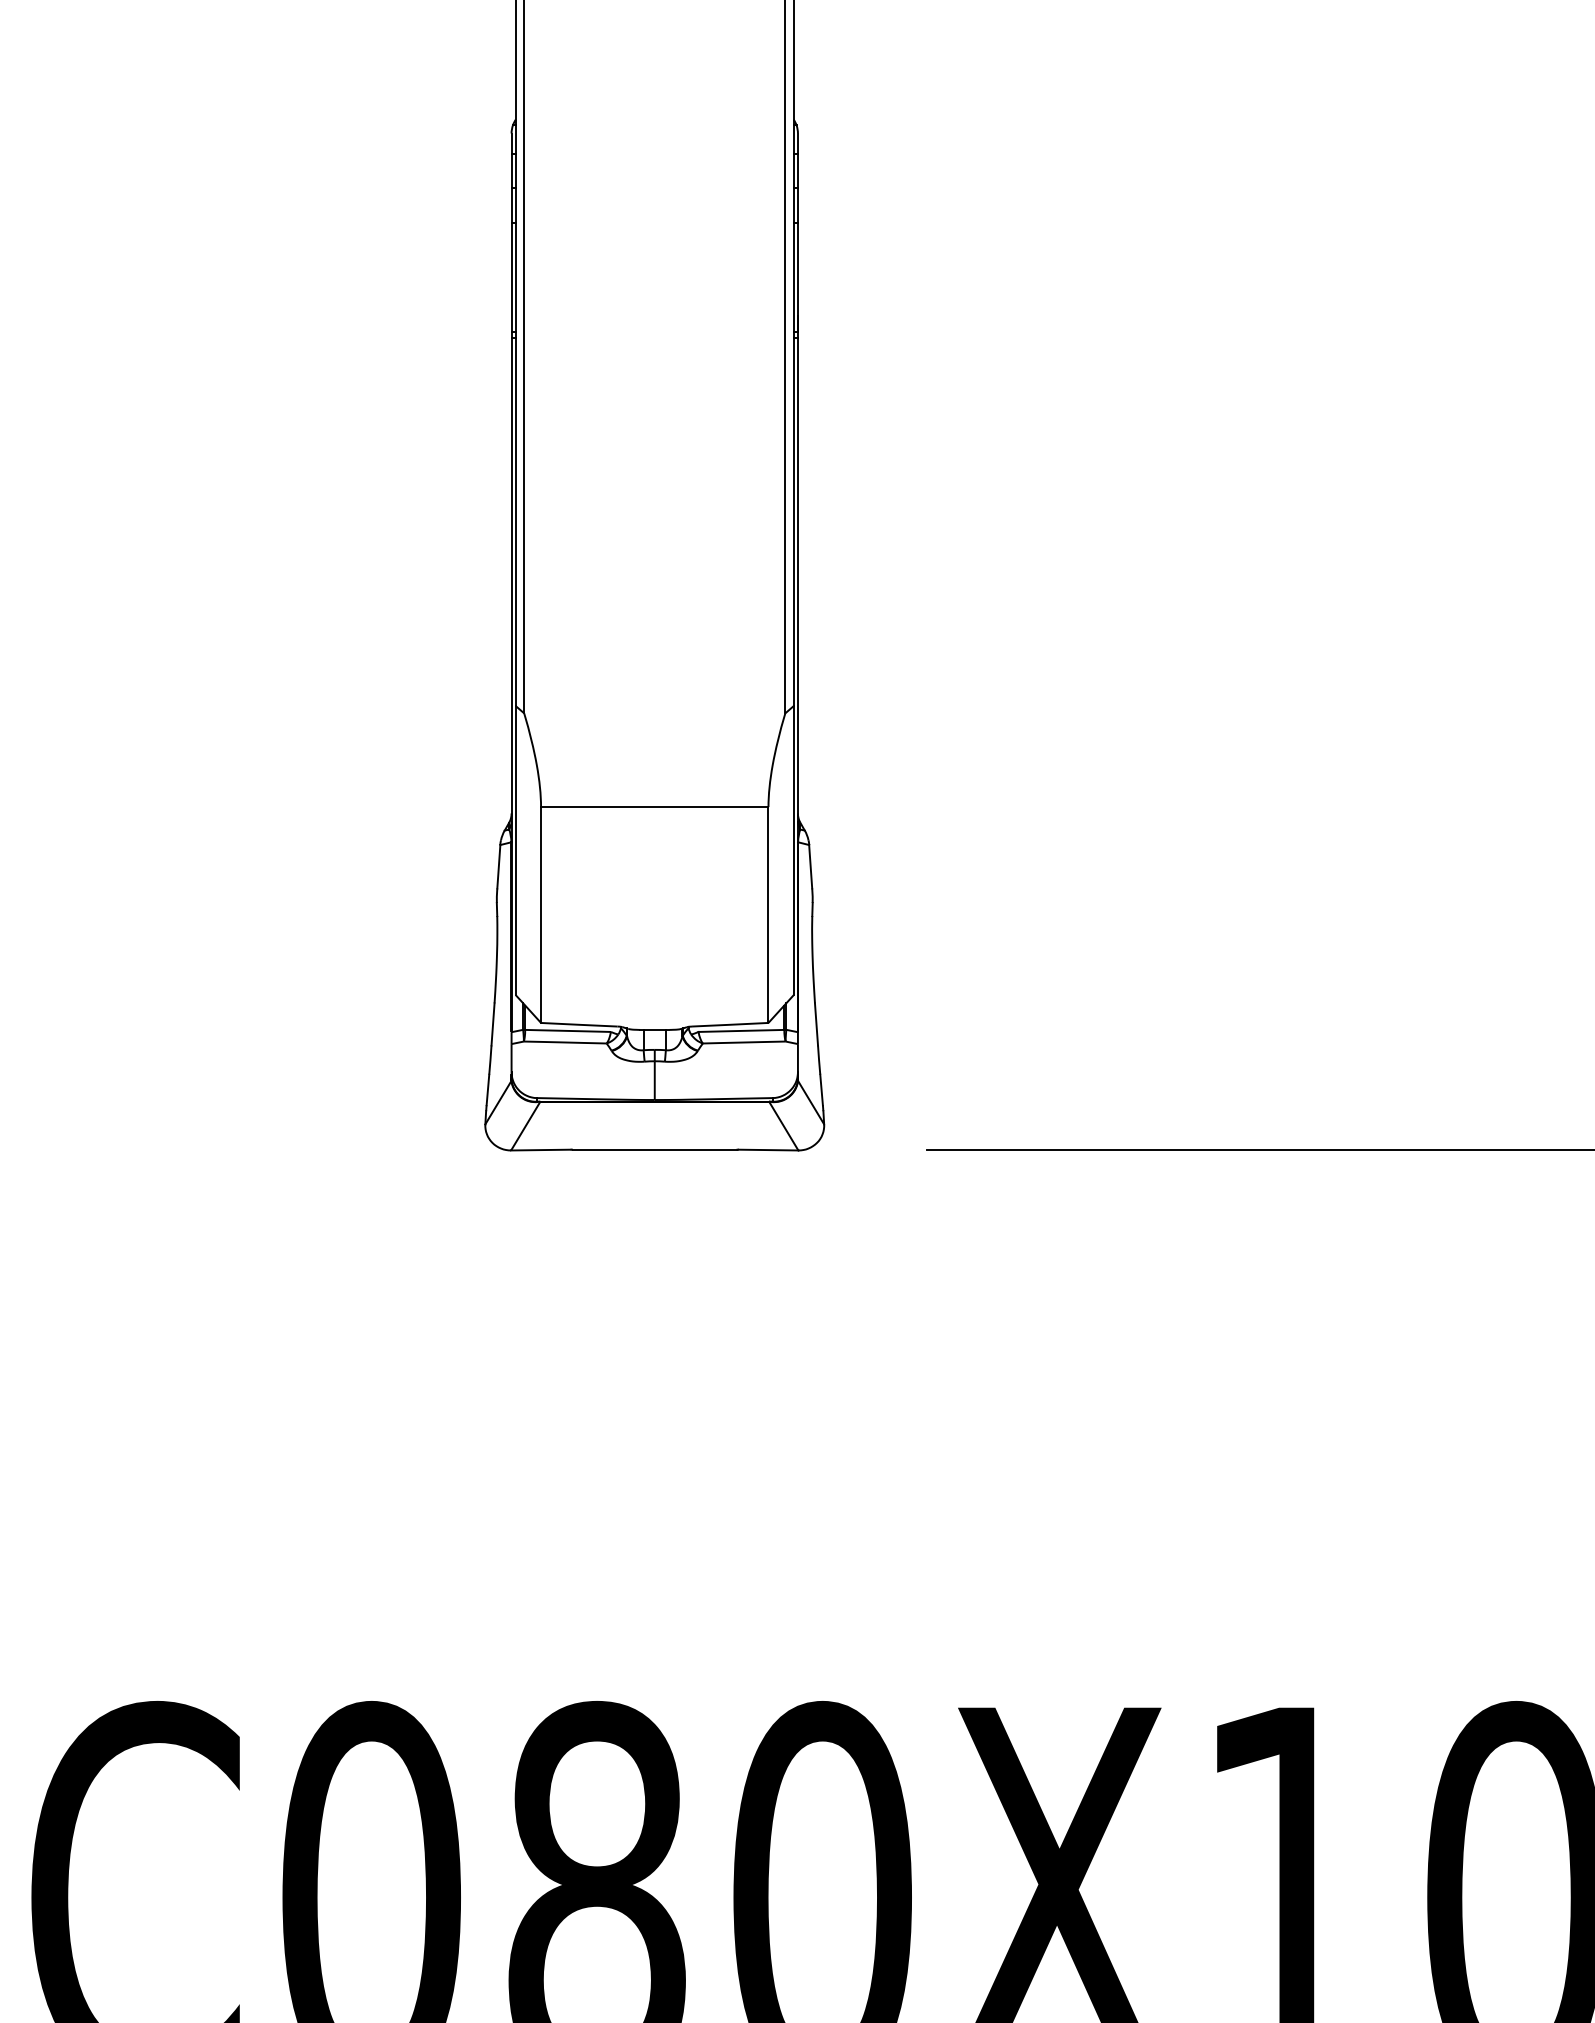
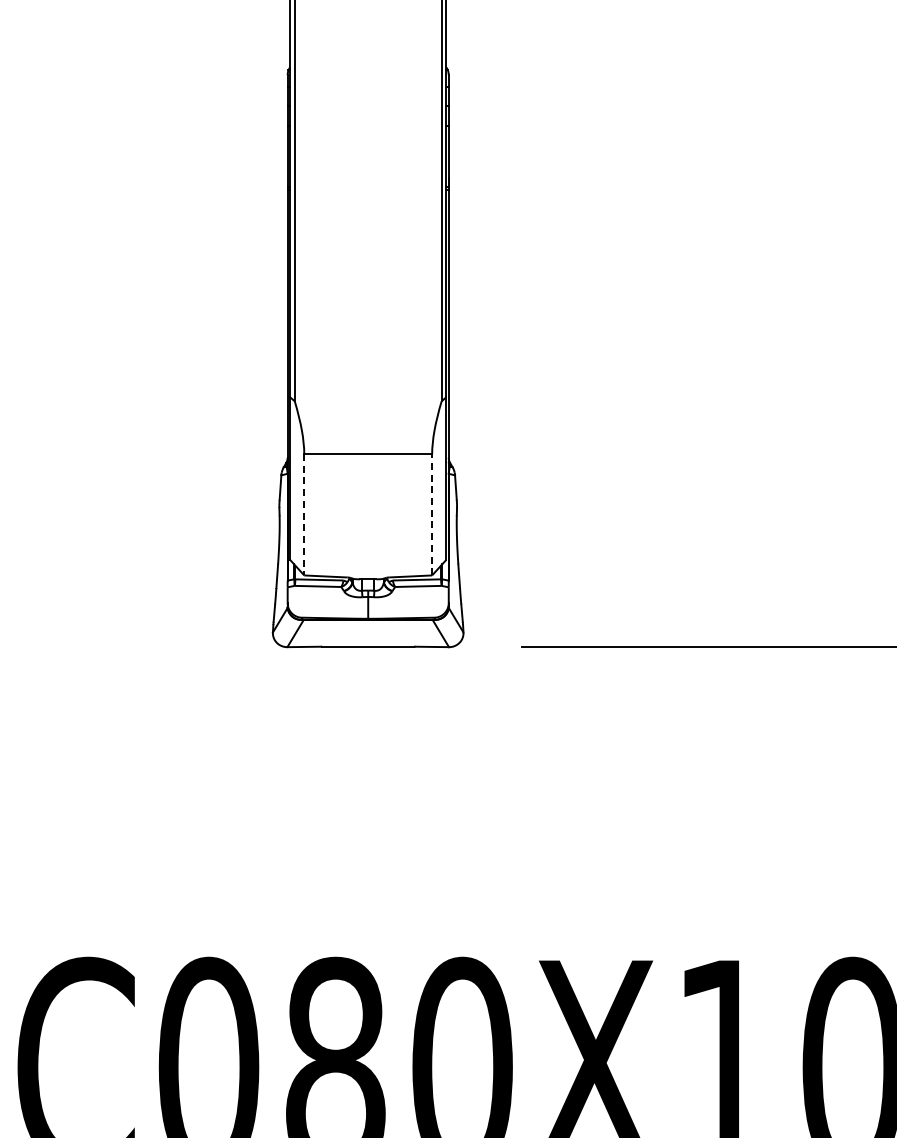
line: (541, 914) -> (304, 514), solid -> dashed
line: (769, 914) -> (432, 514), solid -> dashed

